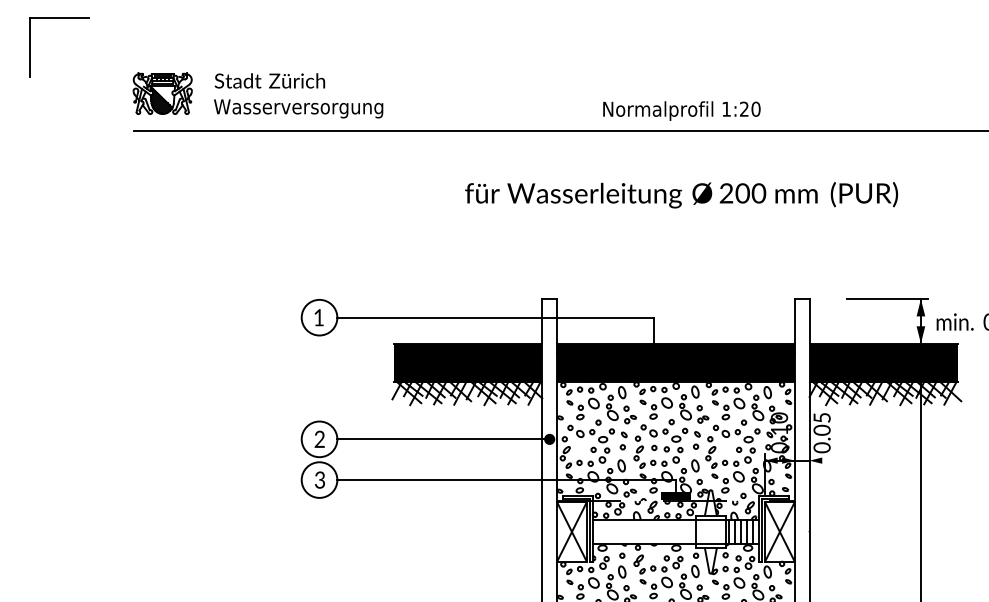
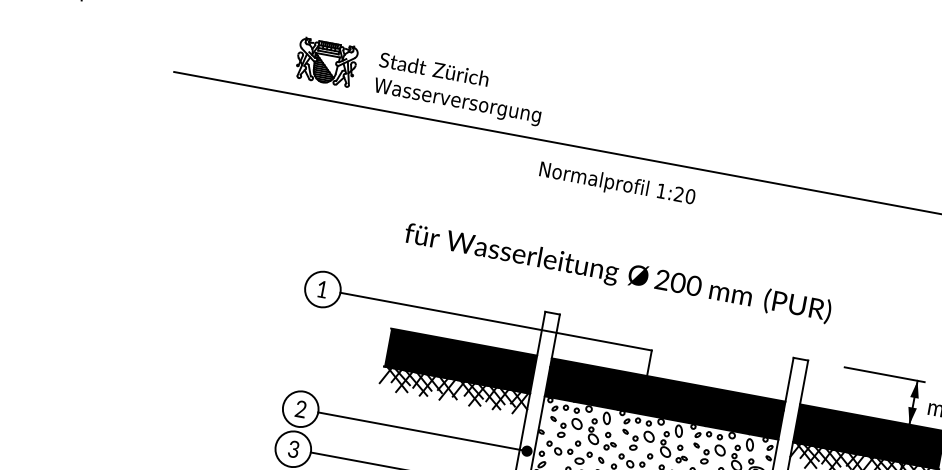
part: (257, 88) -> (420, 74), moved
text: (681, 110) -> (617, 184), moved
text: (681, 195) -> (617, 273), moved

